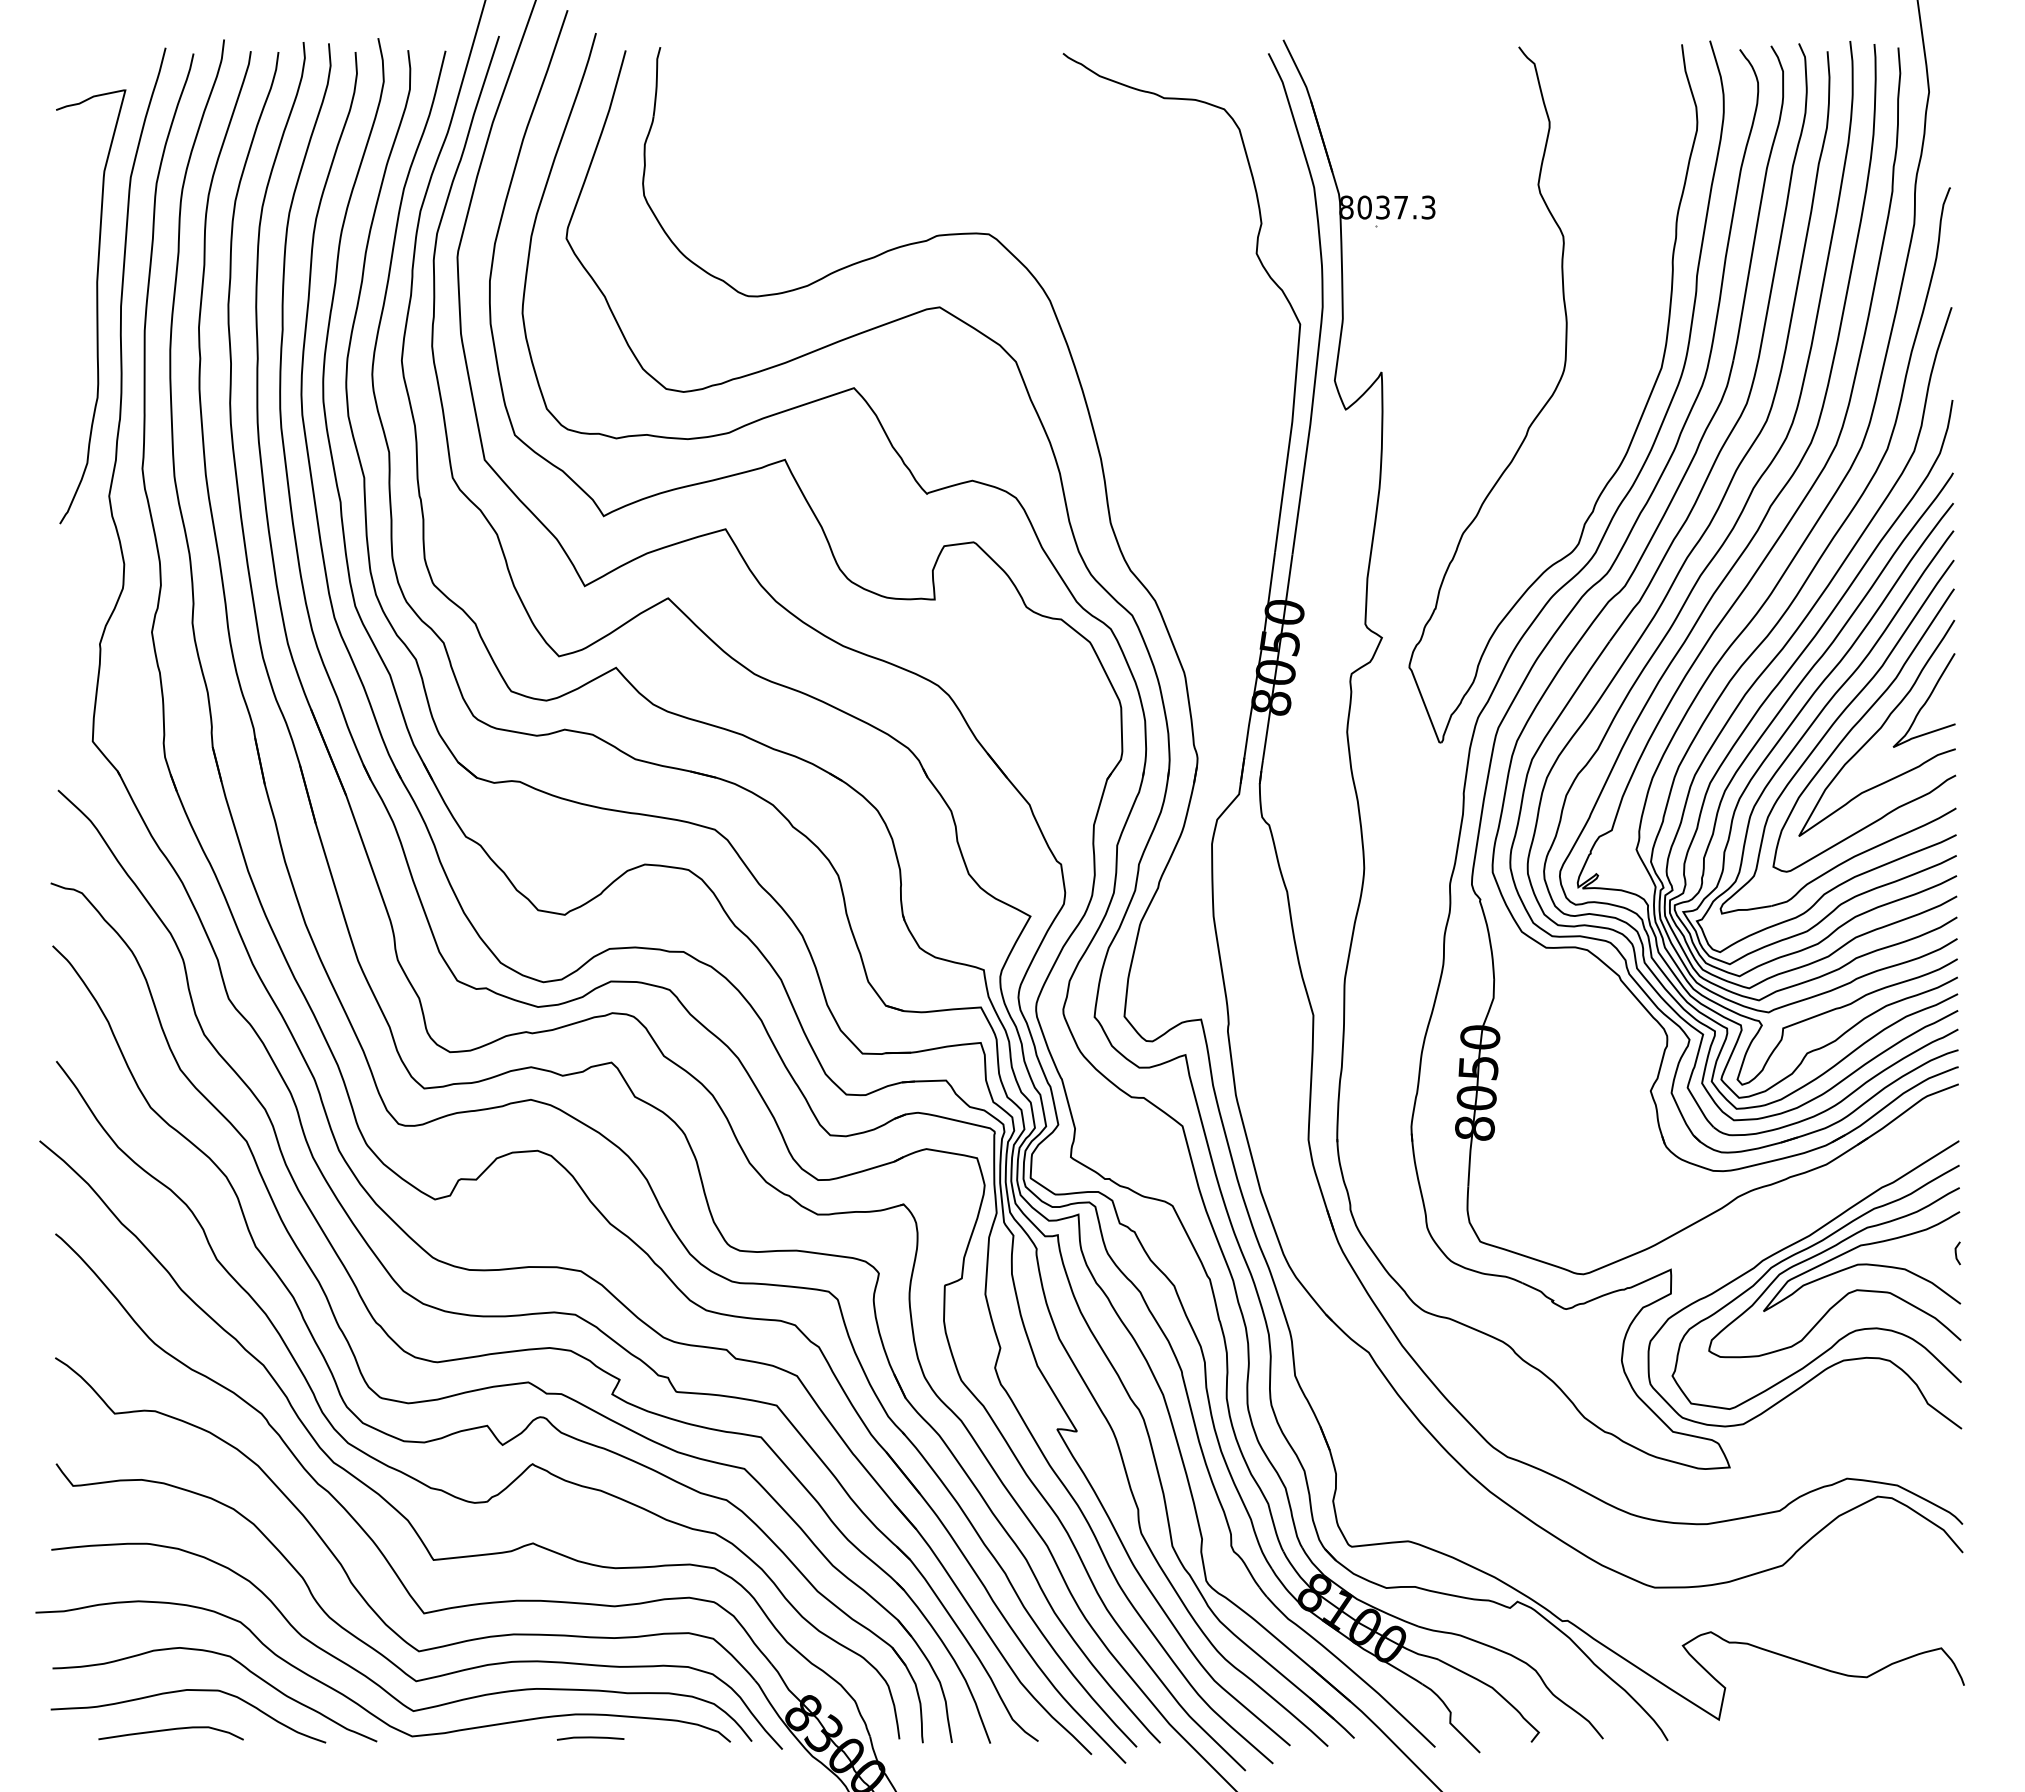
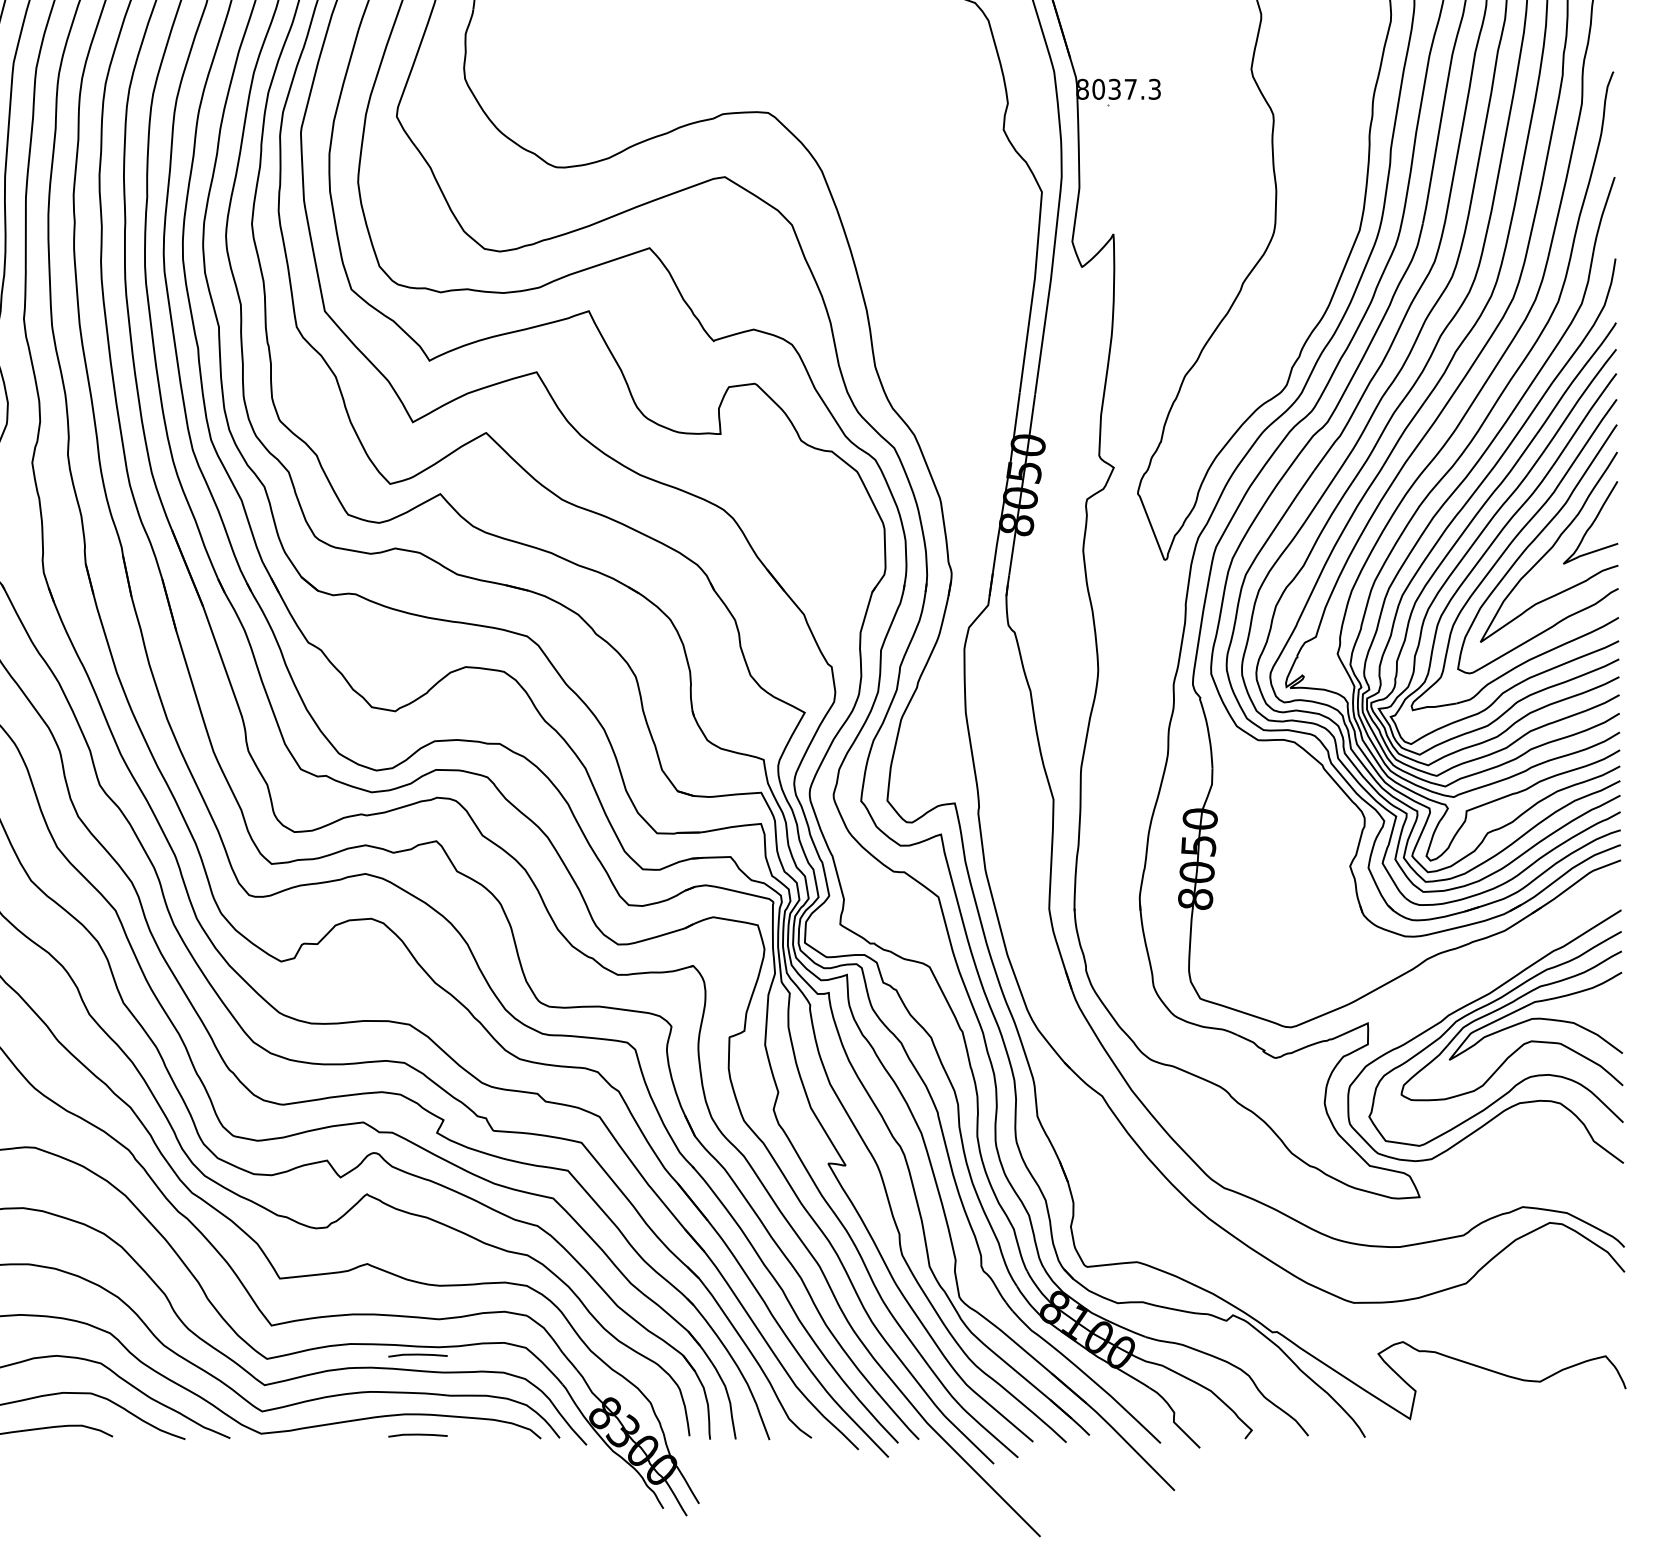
line: (1956, 1253) -> (1619, 1009), removed
line: (590, 1647) -> (417, 1355), added

